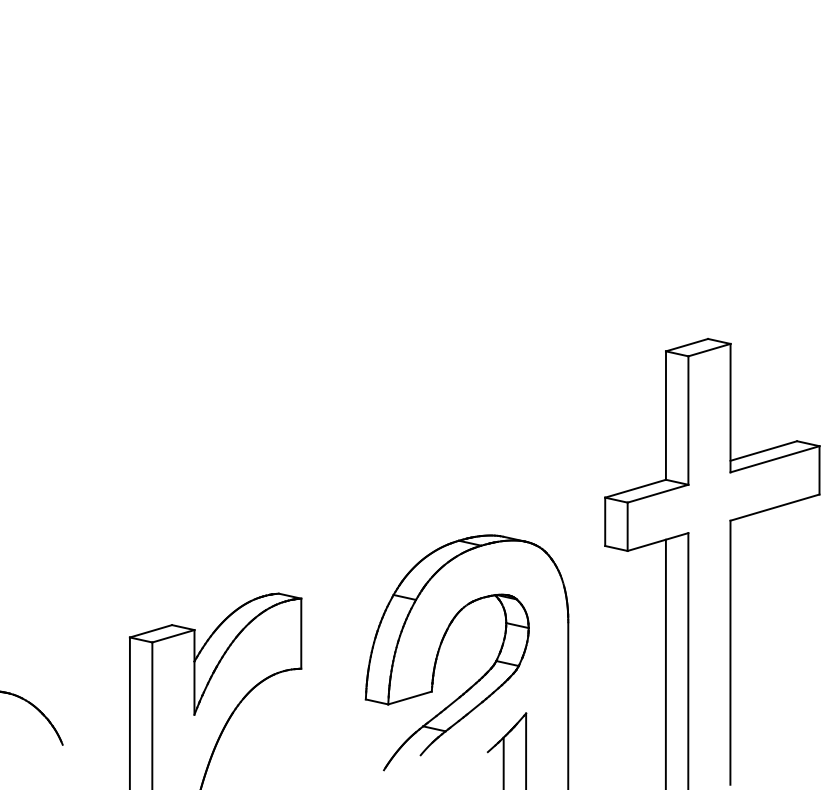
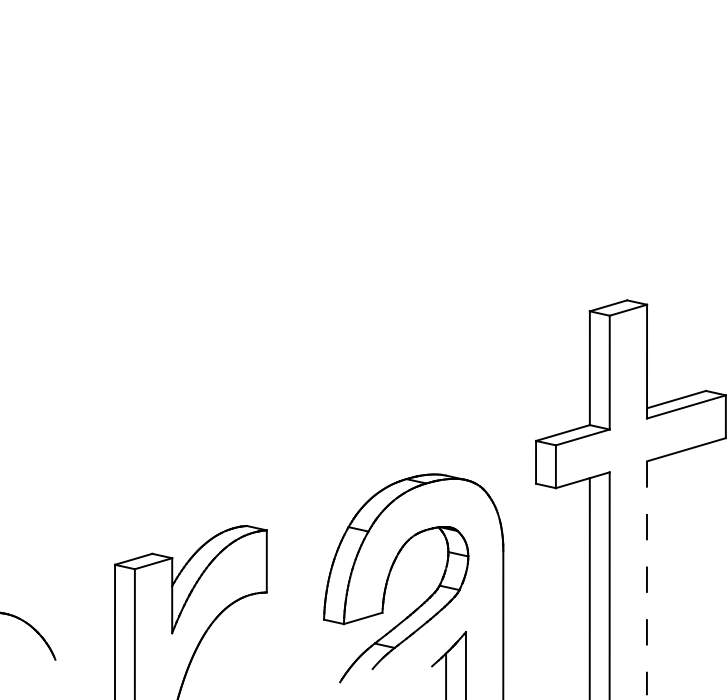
line: (729, 652) -> (646, 578), solid -> dashed

